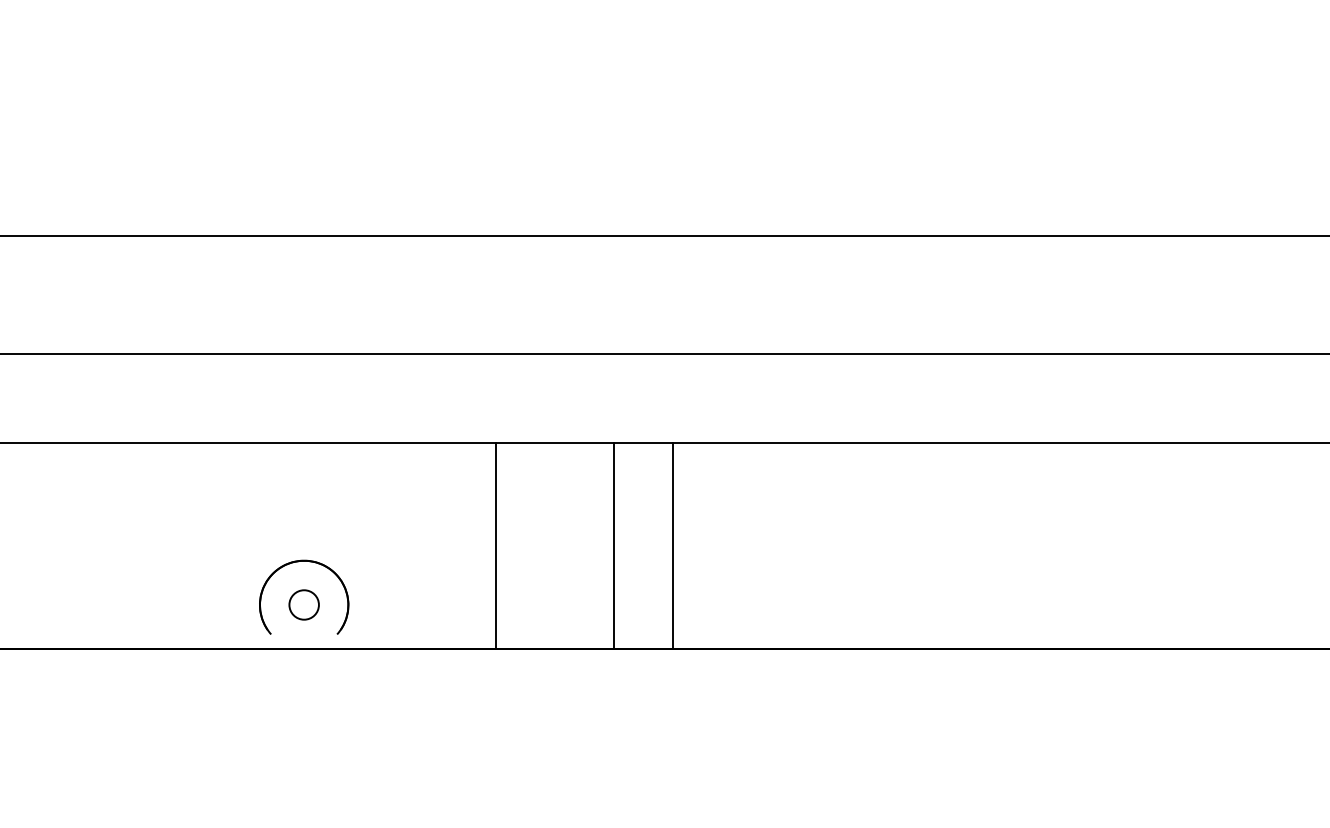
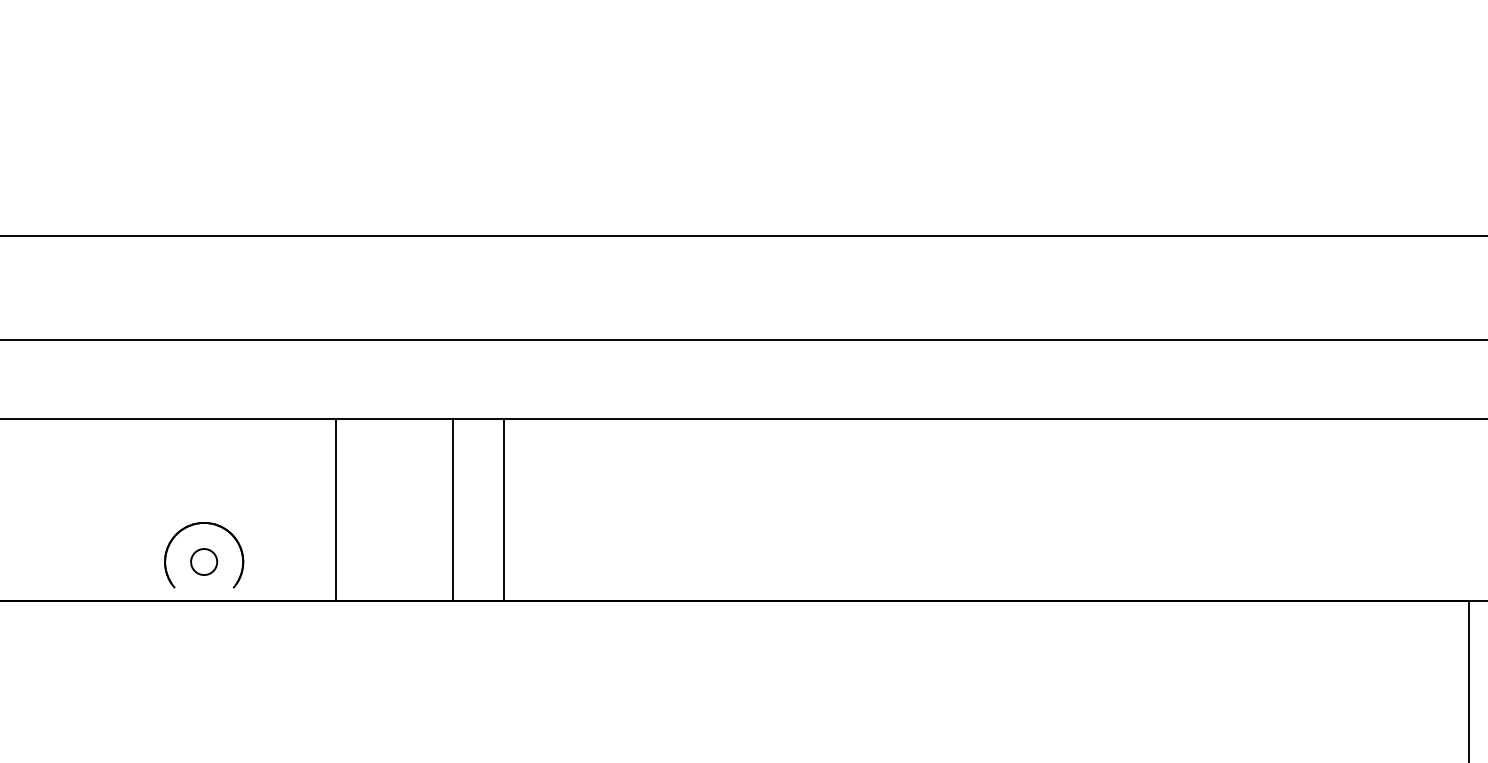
line: (495, 545) -> (335, 509), moved
line: (613, 545) -> (452, 509), moved
line: (673, 545) -> (504, 509), moved

